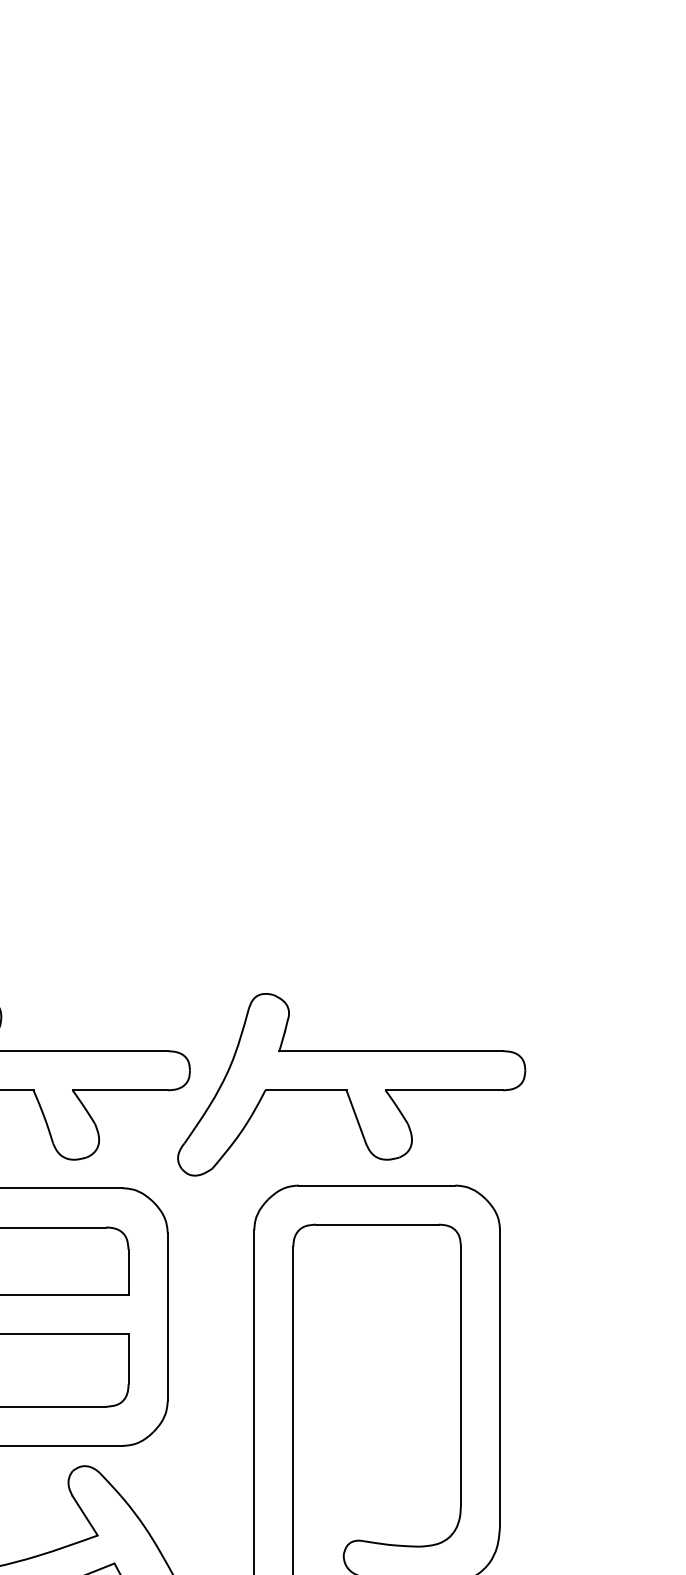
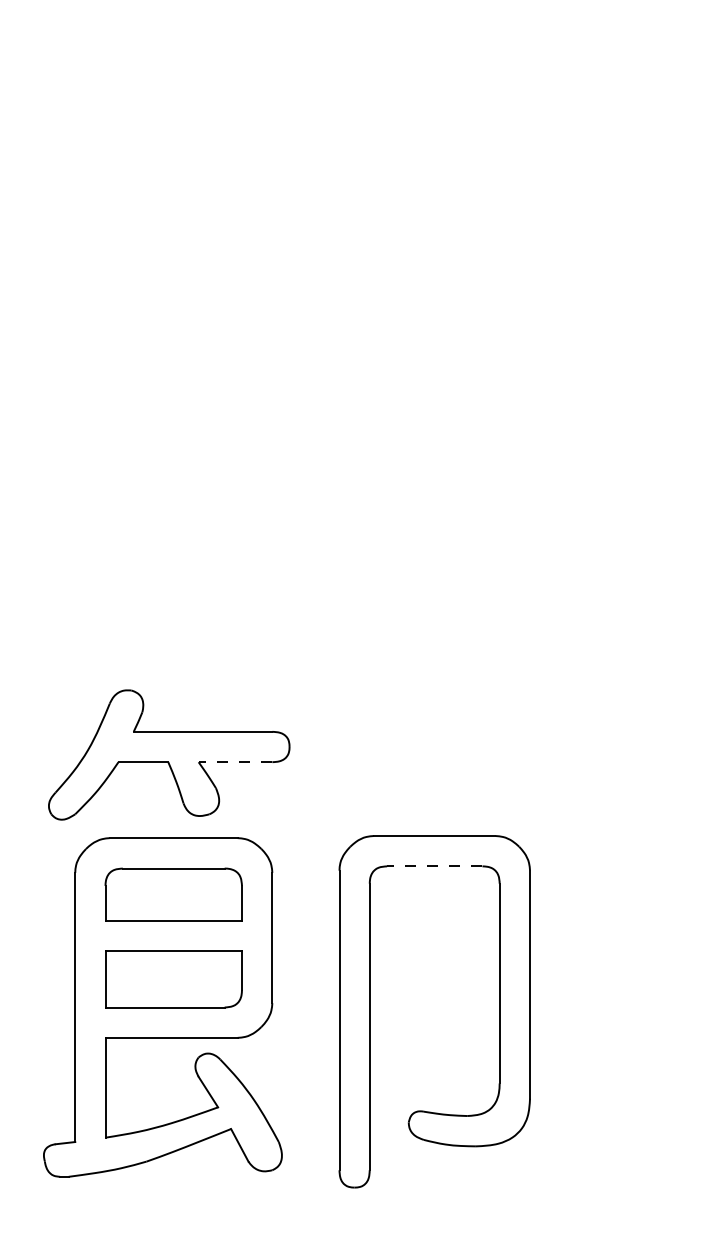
part: (351, 1084) -> (414, 757), removed
line: (120, 1090) -> (235, 762), solid -> dashed
line: (376, 1224) -> (434, 866), solid -> dashed

